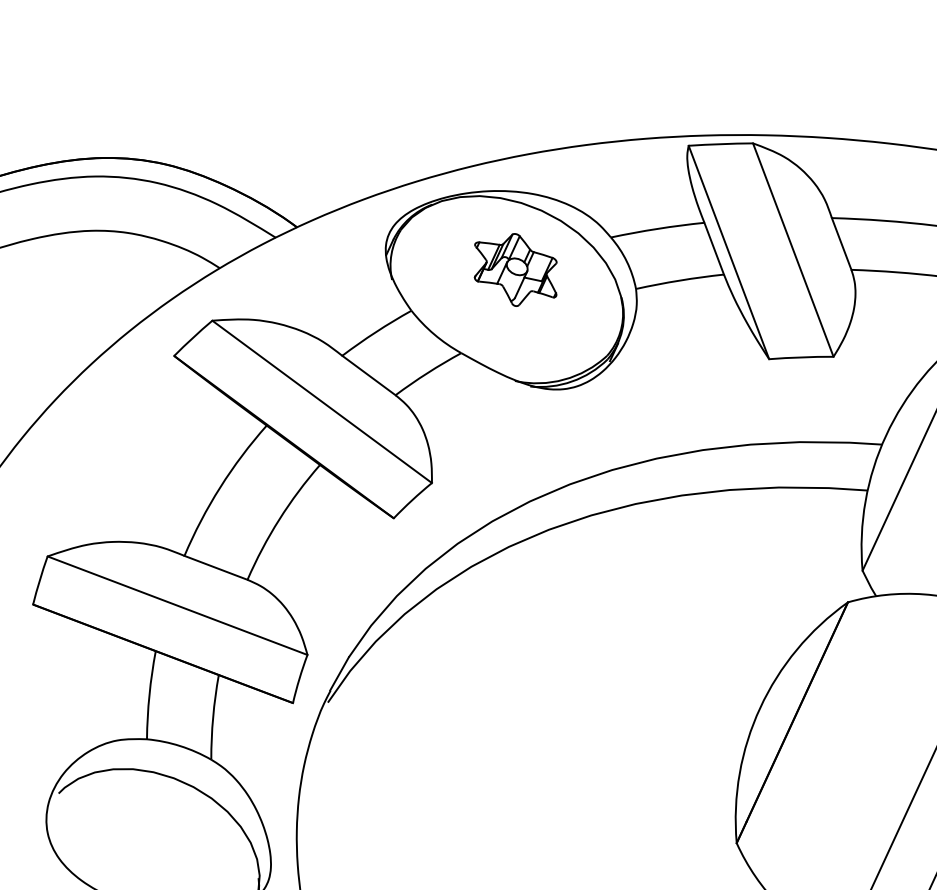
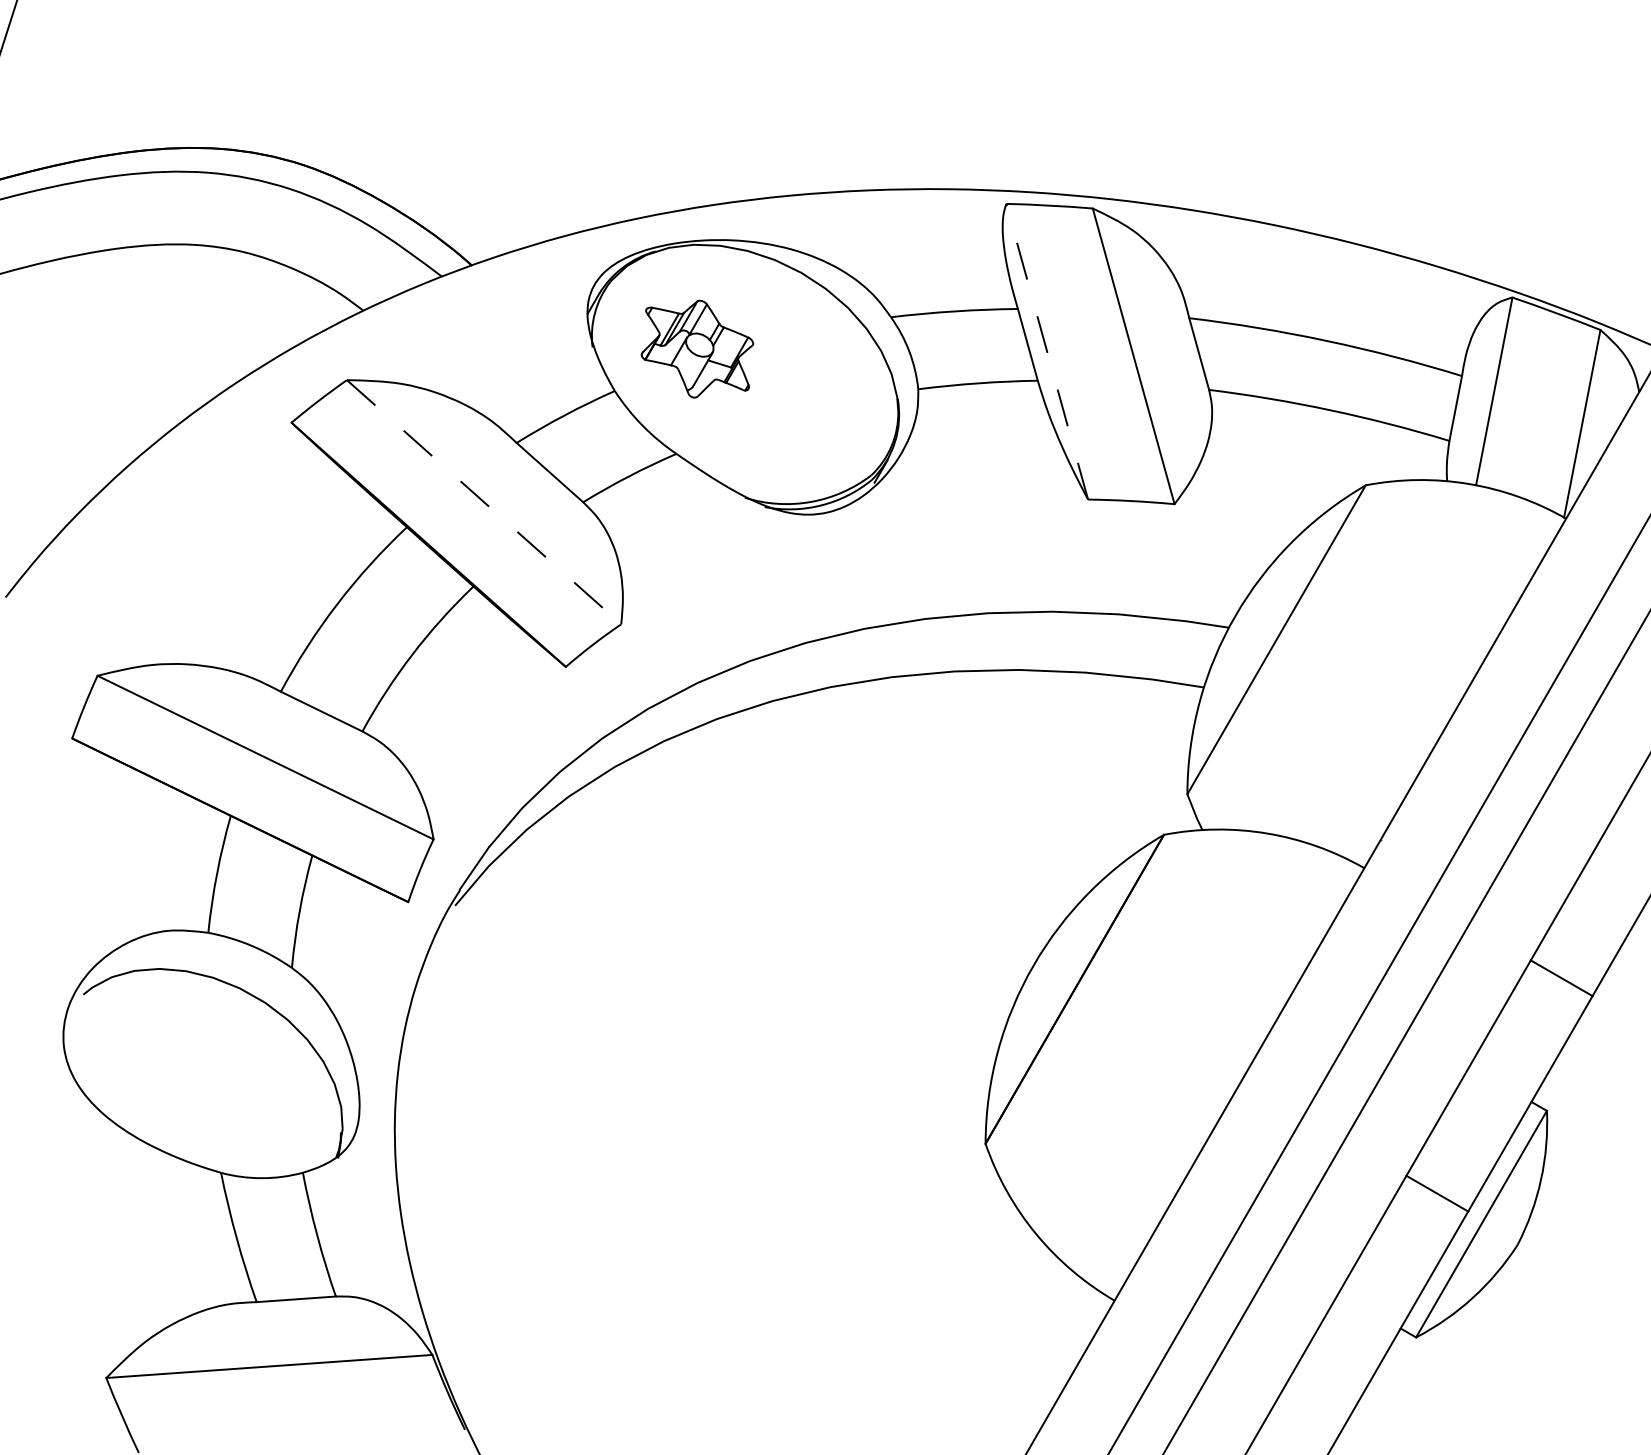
line: (729, 252) -> (1047, 351), solid -> dashed
part: (515, 269) -> (697, 348), moved
line: (322, 402) -> (484, 502), solid -> dashed

